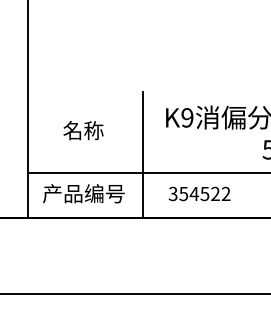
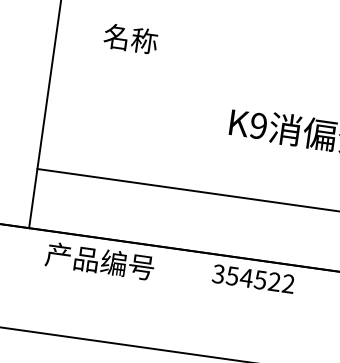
text: (83, 130) -> (130, 38), moved
line: (143, 154) -> (193, 166), removed
text: (83, 193) -> (99, 260), moved
text: (199, 193) -> (253, 278), moved

